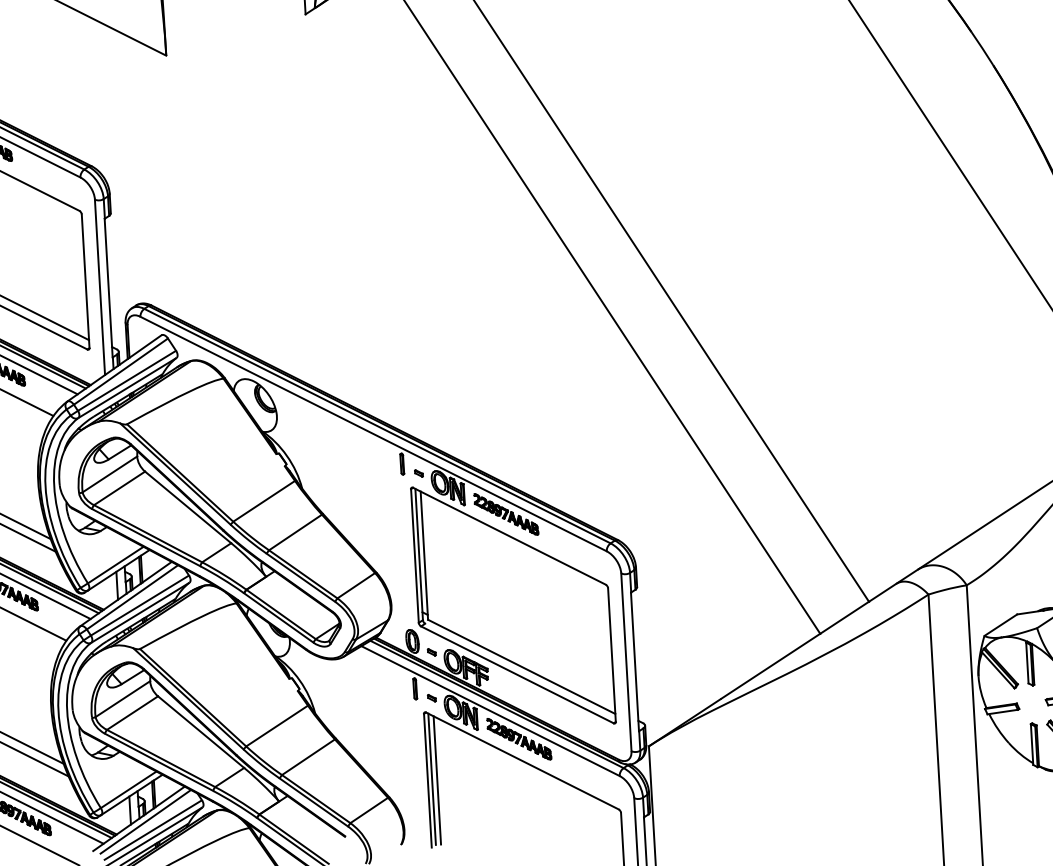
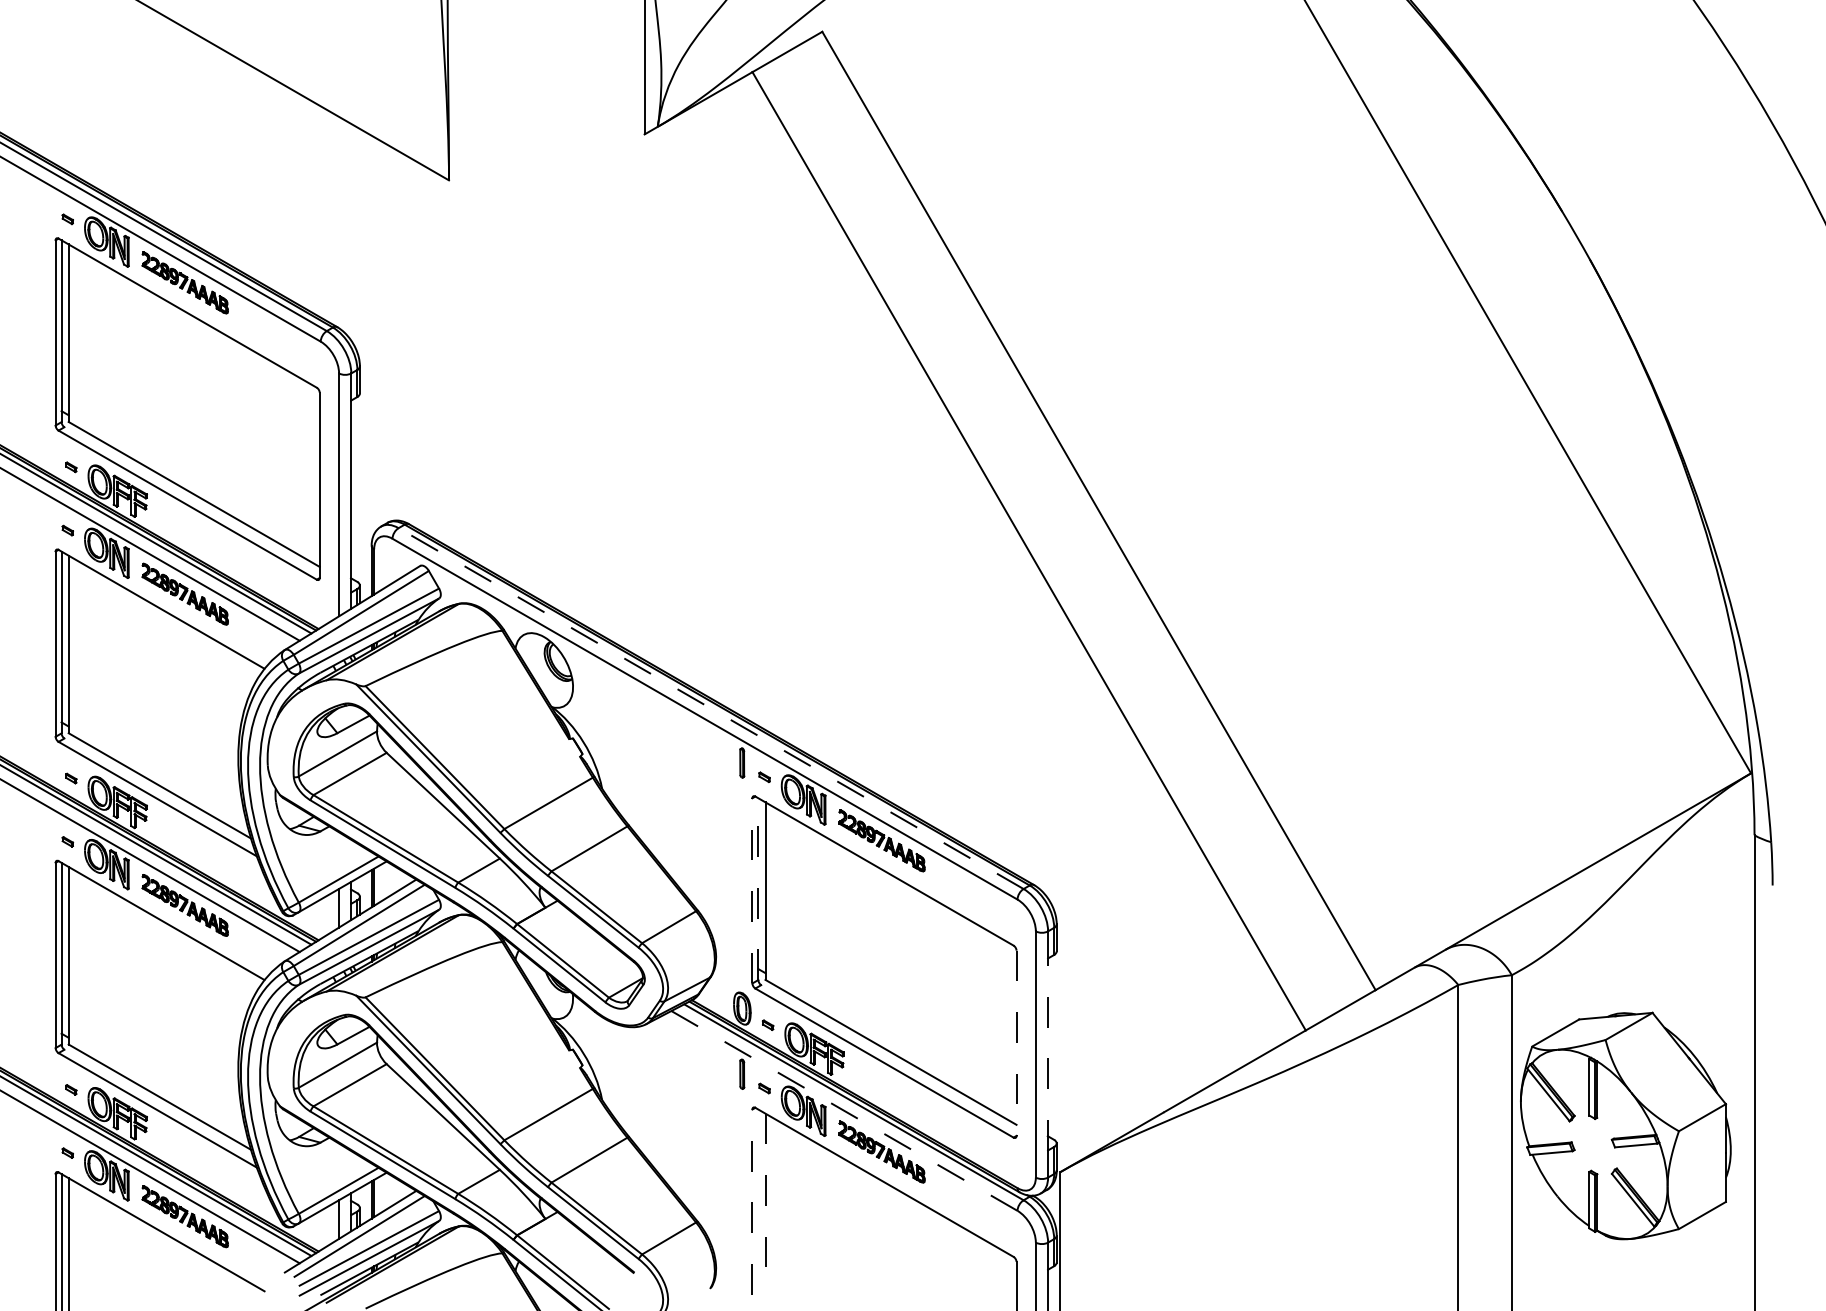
line: (377, 426) -> (711, 708), solid -> dashed
line: (419, 554) -> (758, 889), solid -> dashed
line: (414, 555) -> (752, 890), solid -> dashed
line: (611, 655) -> (1016, 1043), solid -> dashed
line: (634, 661) -> (1047, 1054), solid -> dashed
line: (490, 710) -> (844, 1110), solid -> dashed
line: (432, 779) -> (758, 1200), removed
line: (437, 780) -> (765, 1202), solid -> dashed
line: (427, 781) -> (752, 1202), solid -> dashed

